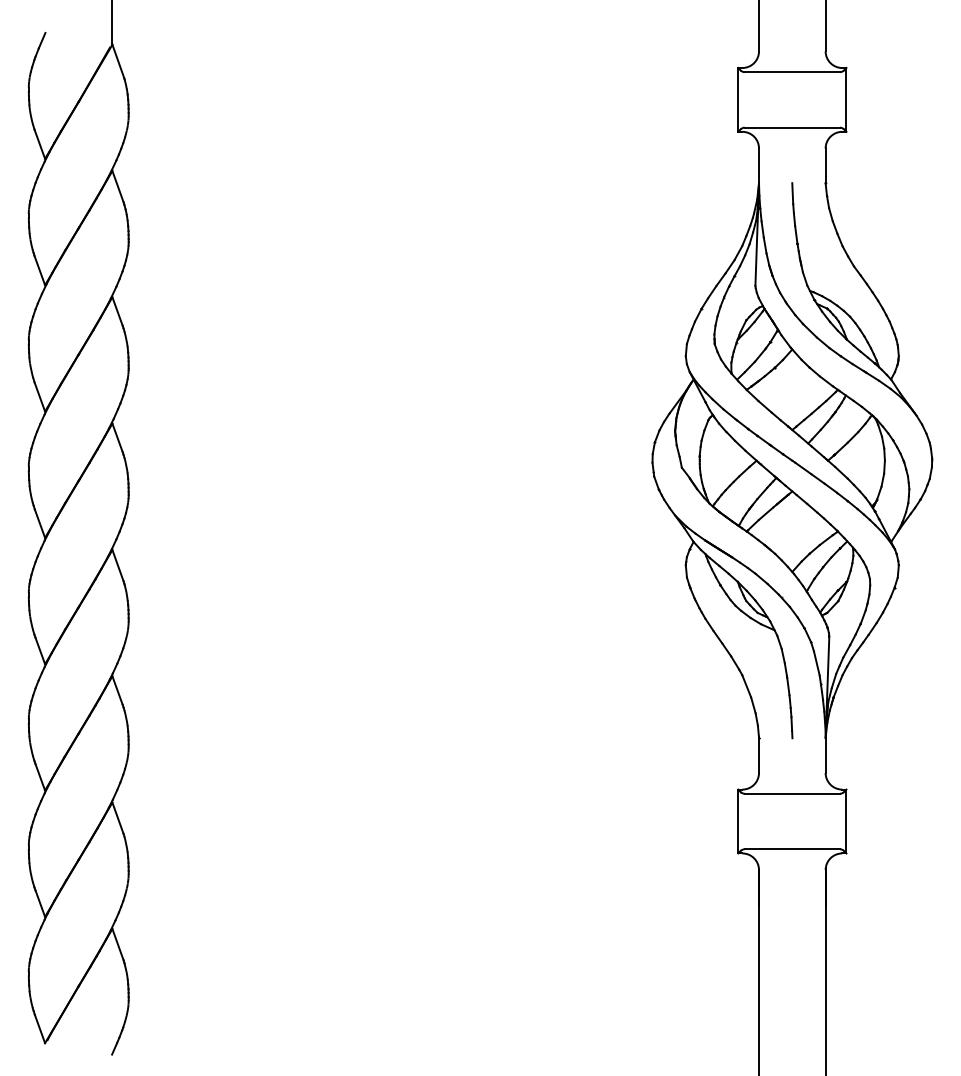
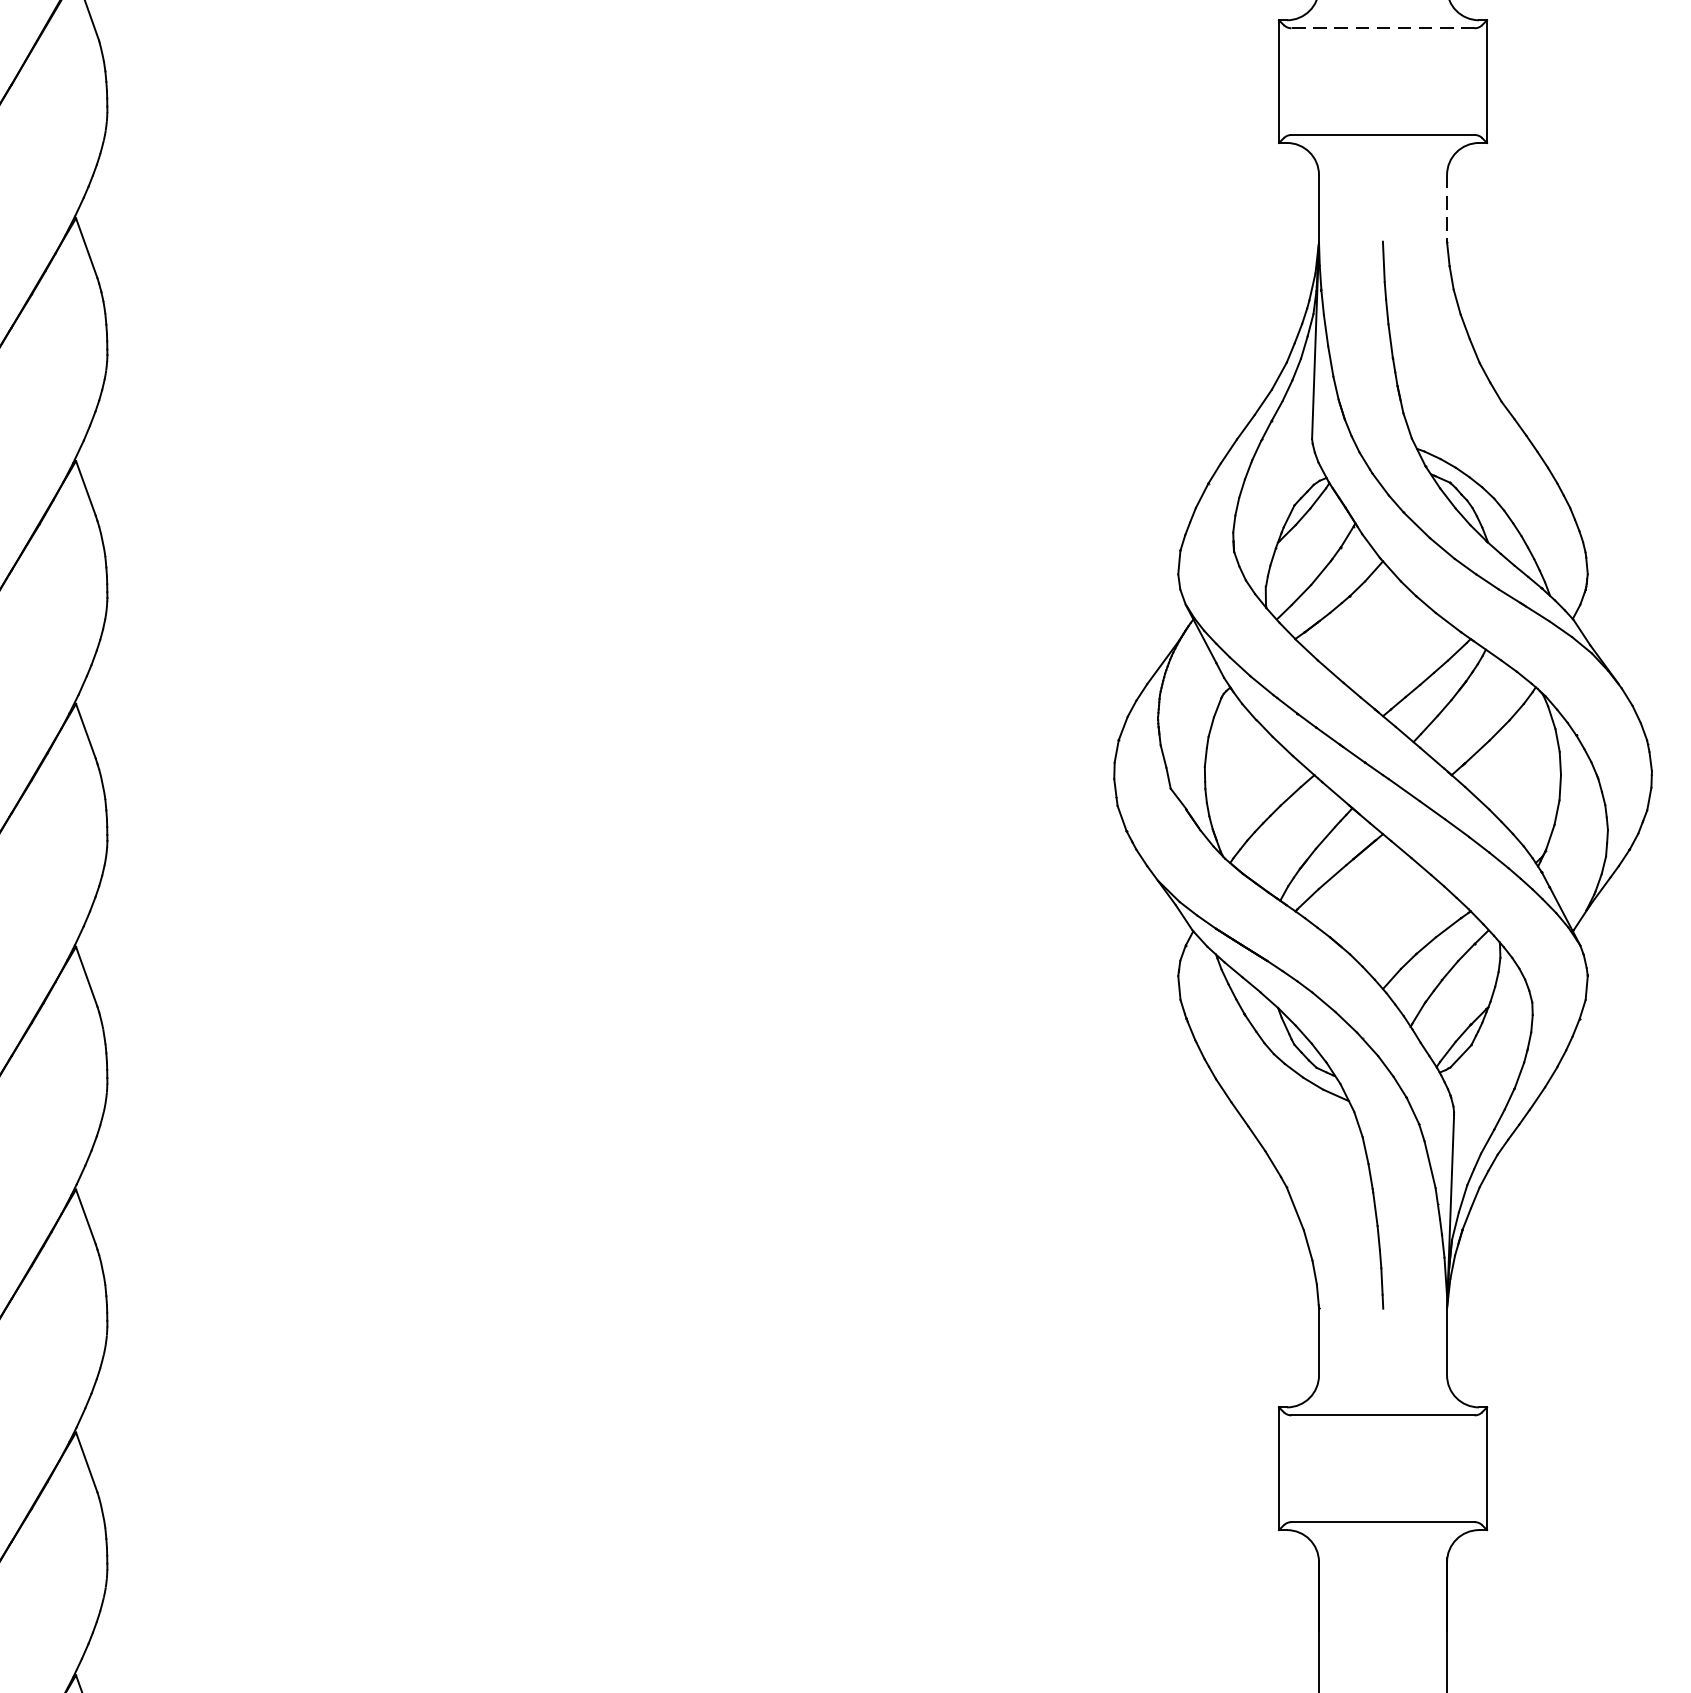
line: (792, 72) -> (1383, 28), solid -> dashed
line: (825, 166) -> (1446, 209), solid -> dashed

